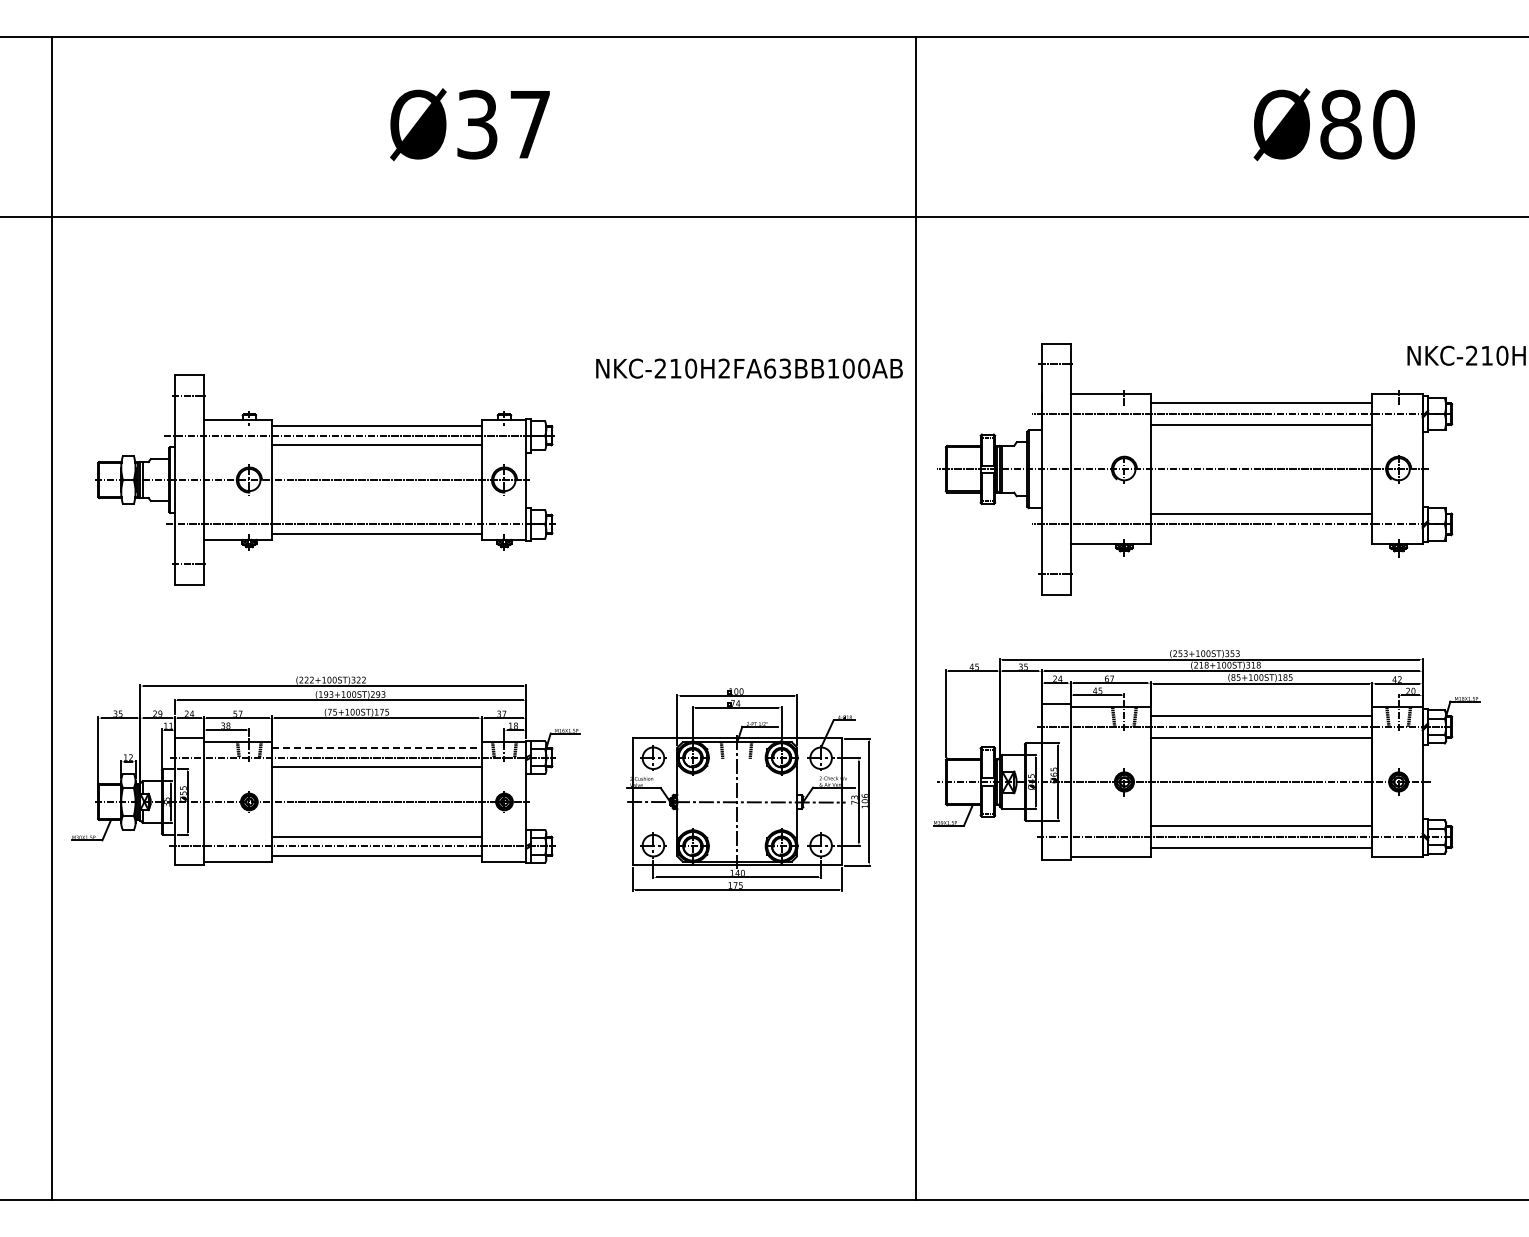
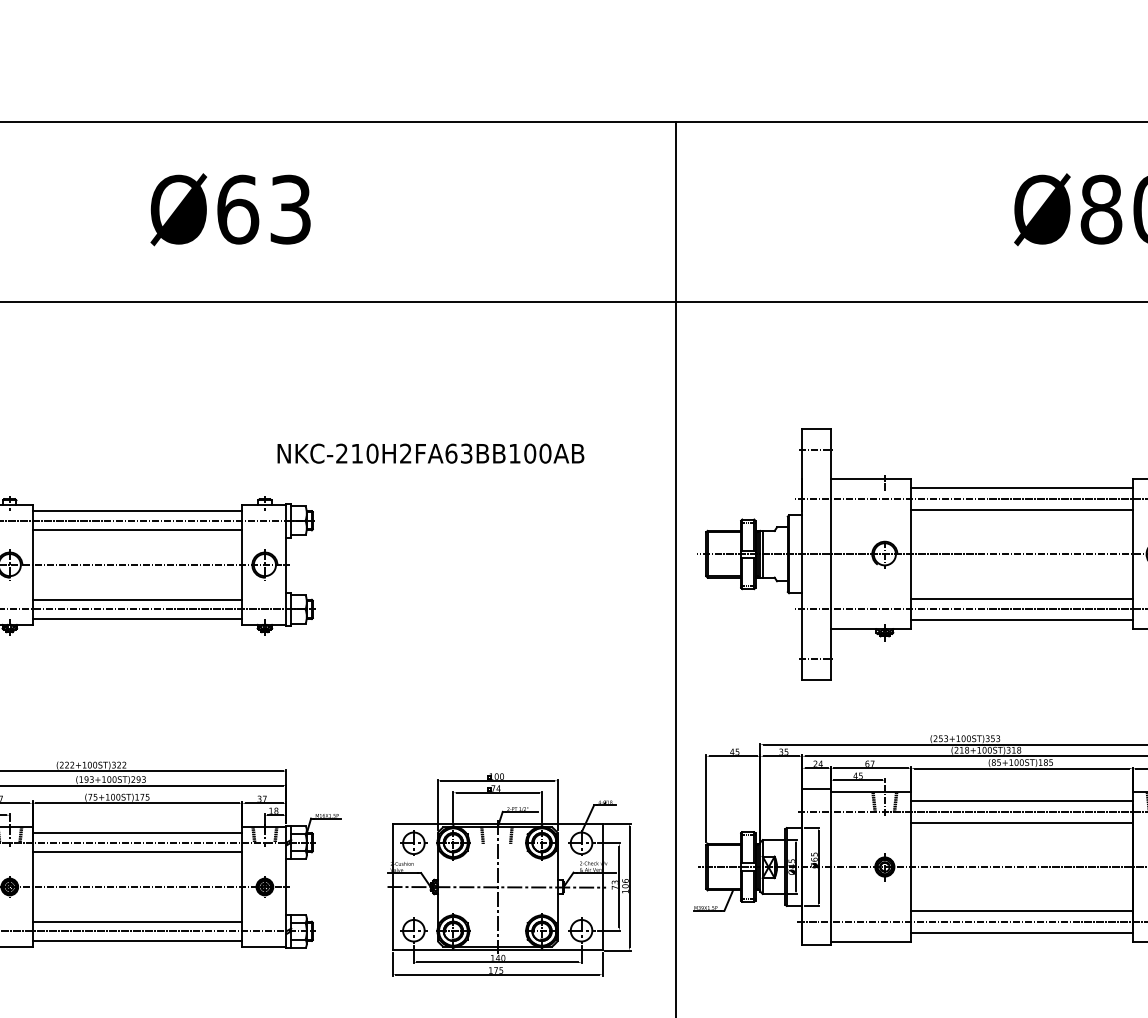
text: (503, 124) -> (263, 209), Ø37 -> Ø63
text: (749, 368) -> (430, 453), moved
line: (376, 514) -> (136, 599), added
line: (1261, 535) -> (1021, 620), added
line: (376, 748) -> (136, 833), dashed -> solid

